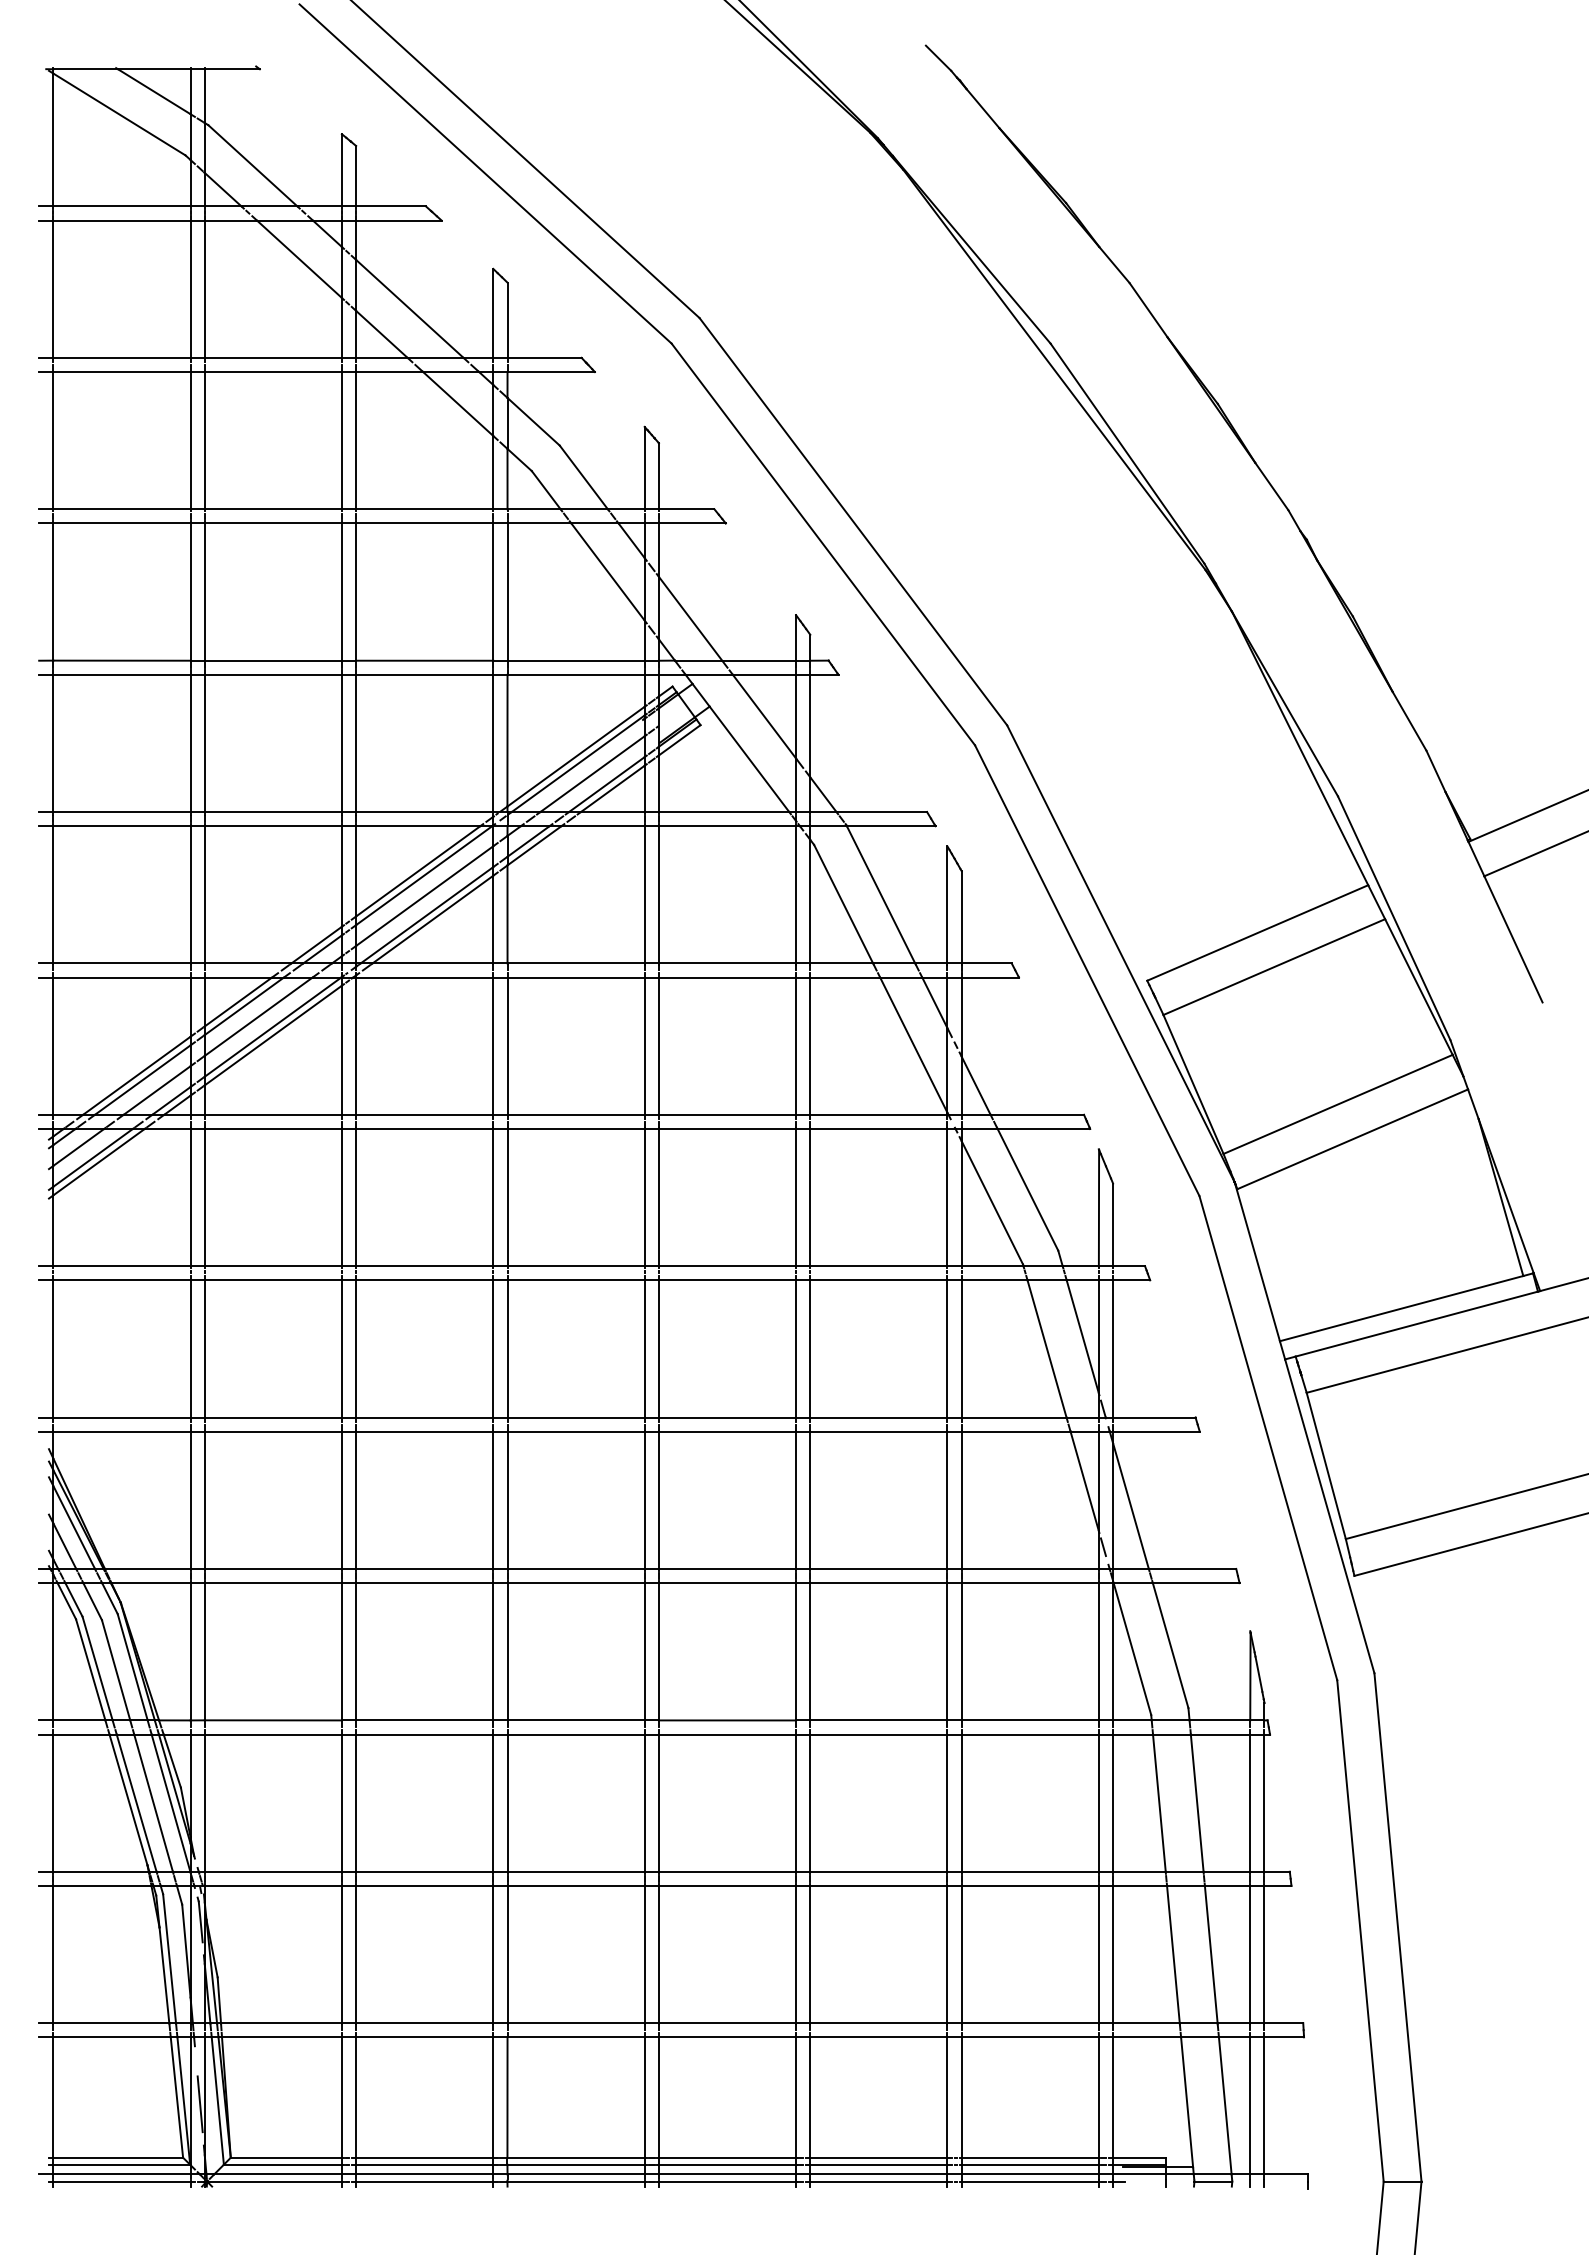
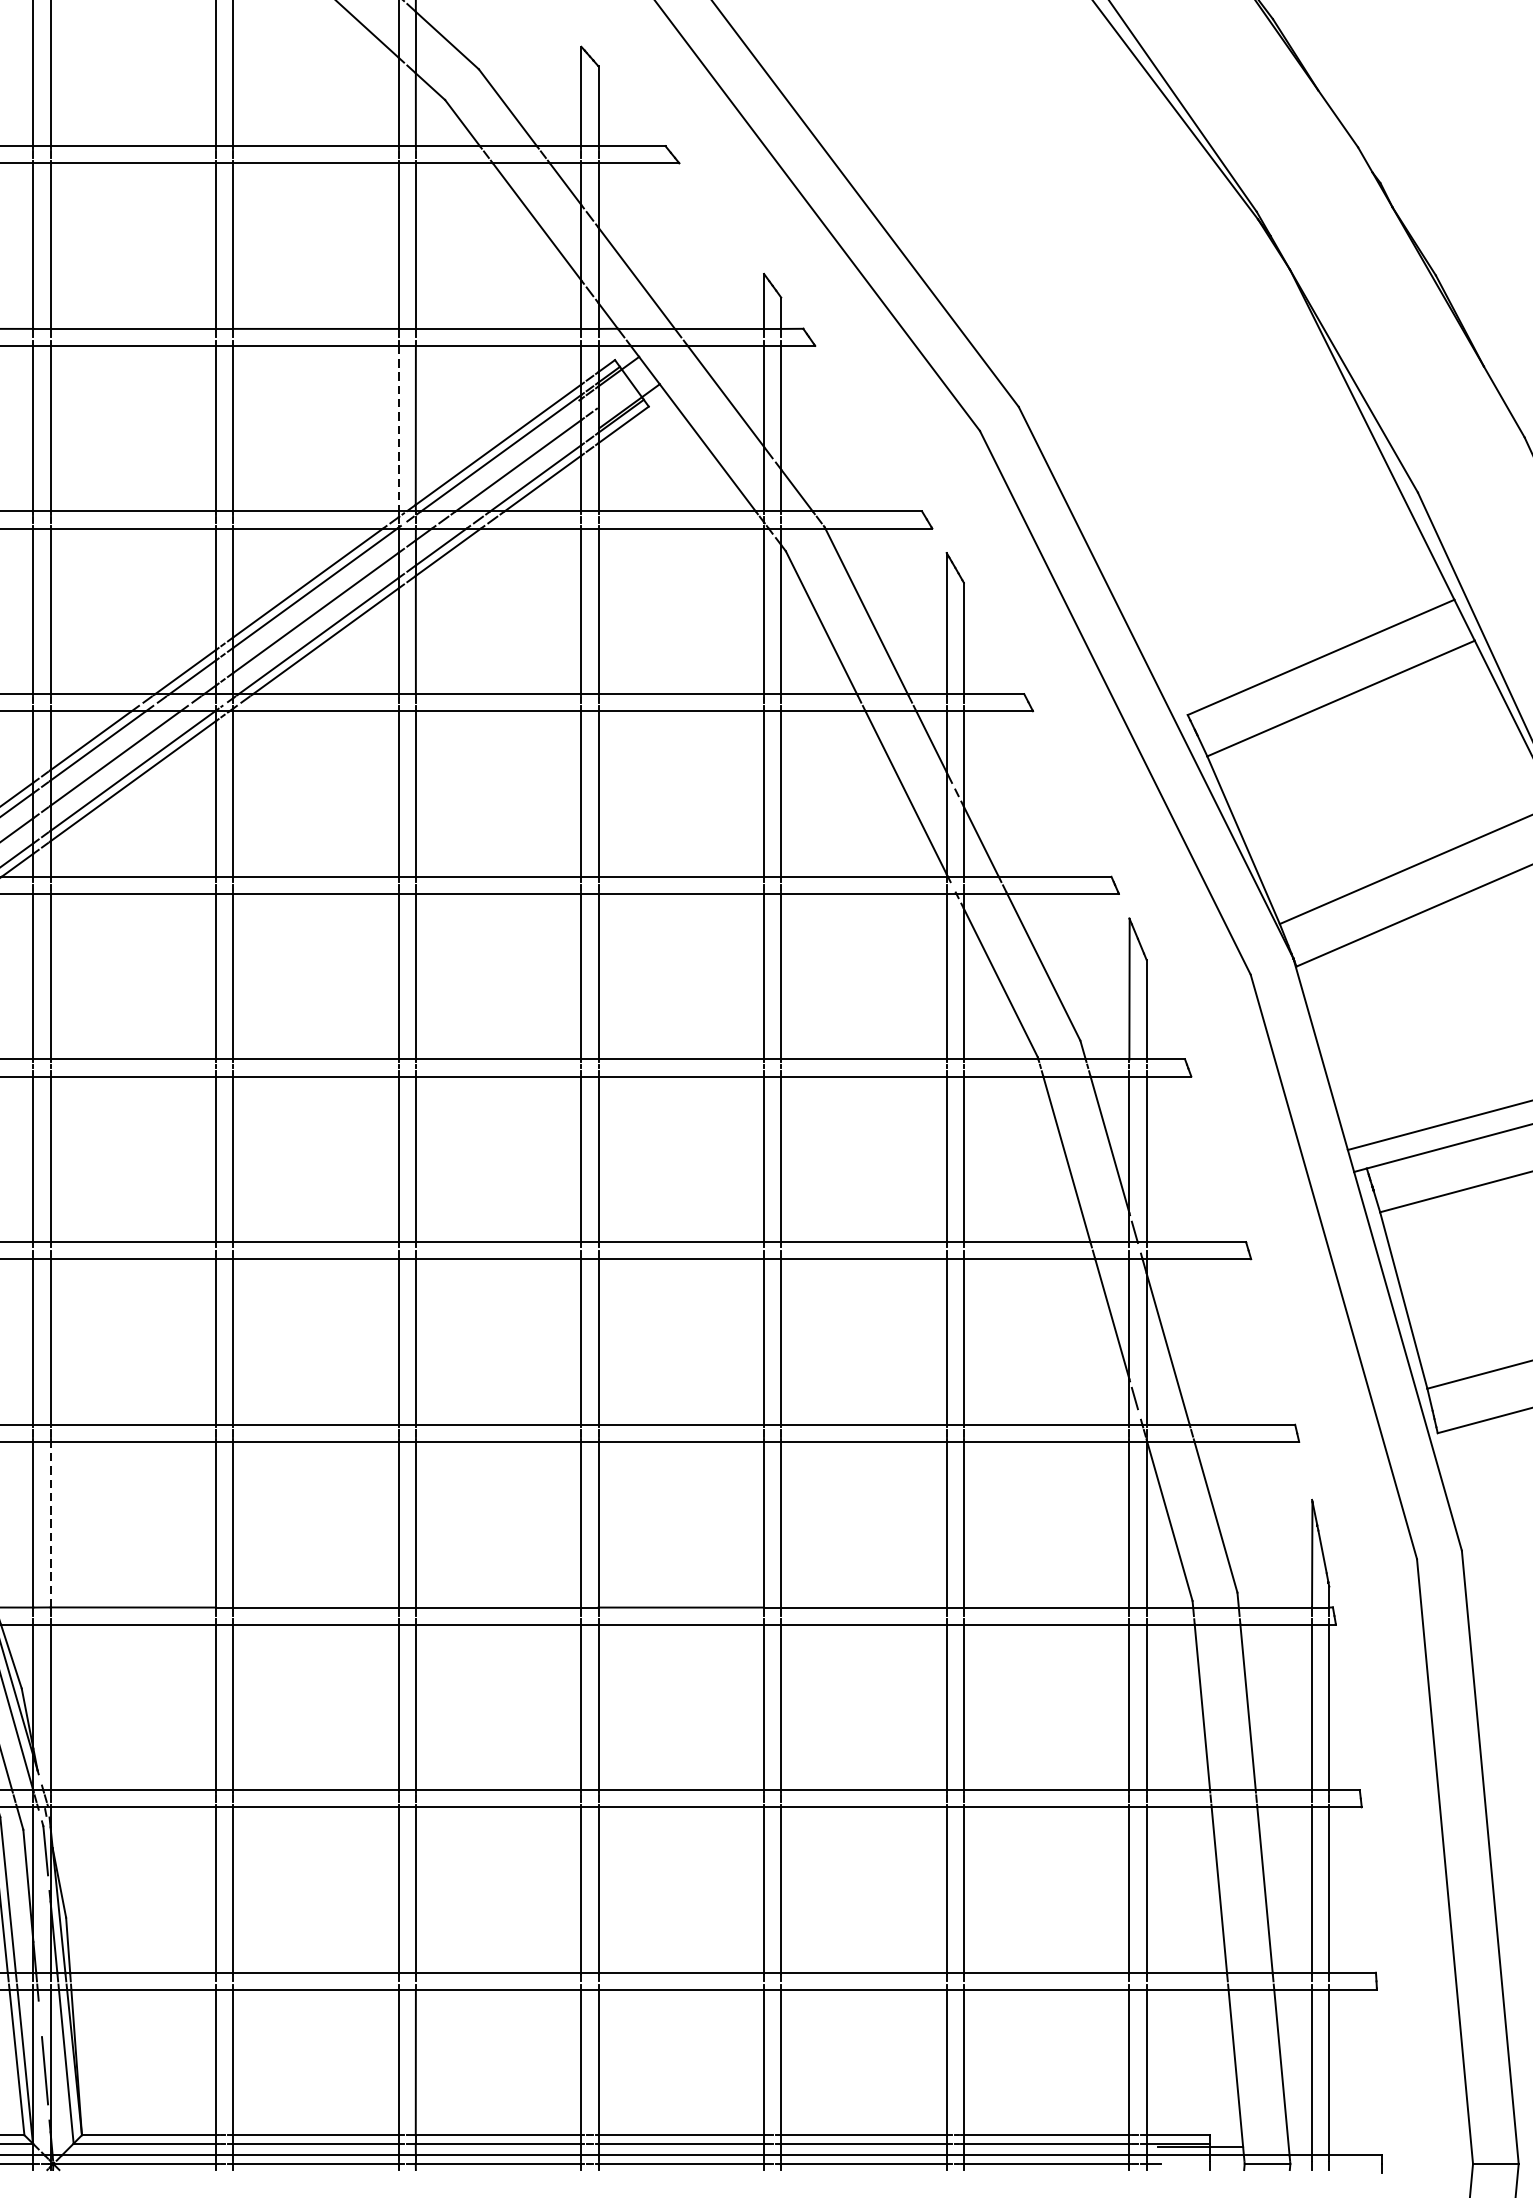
line: (493, 743) -> (398, 428), solid -> dashed
line: (204, 1651) -> (50, 1524), solid -> dashed

